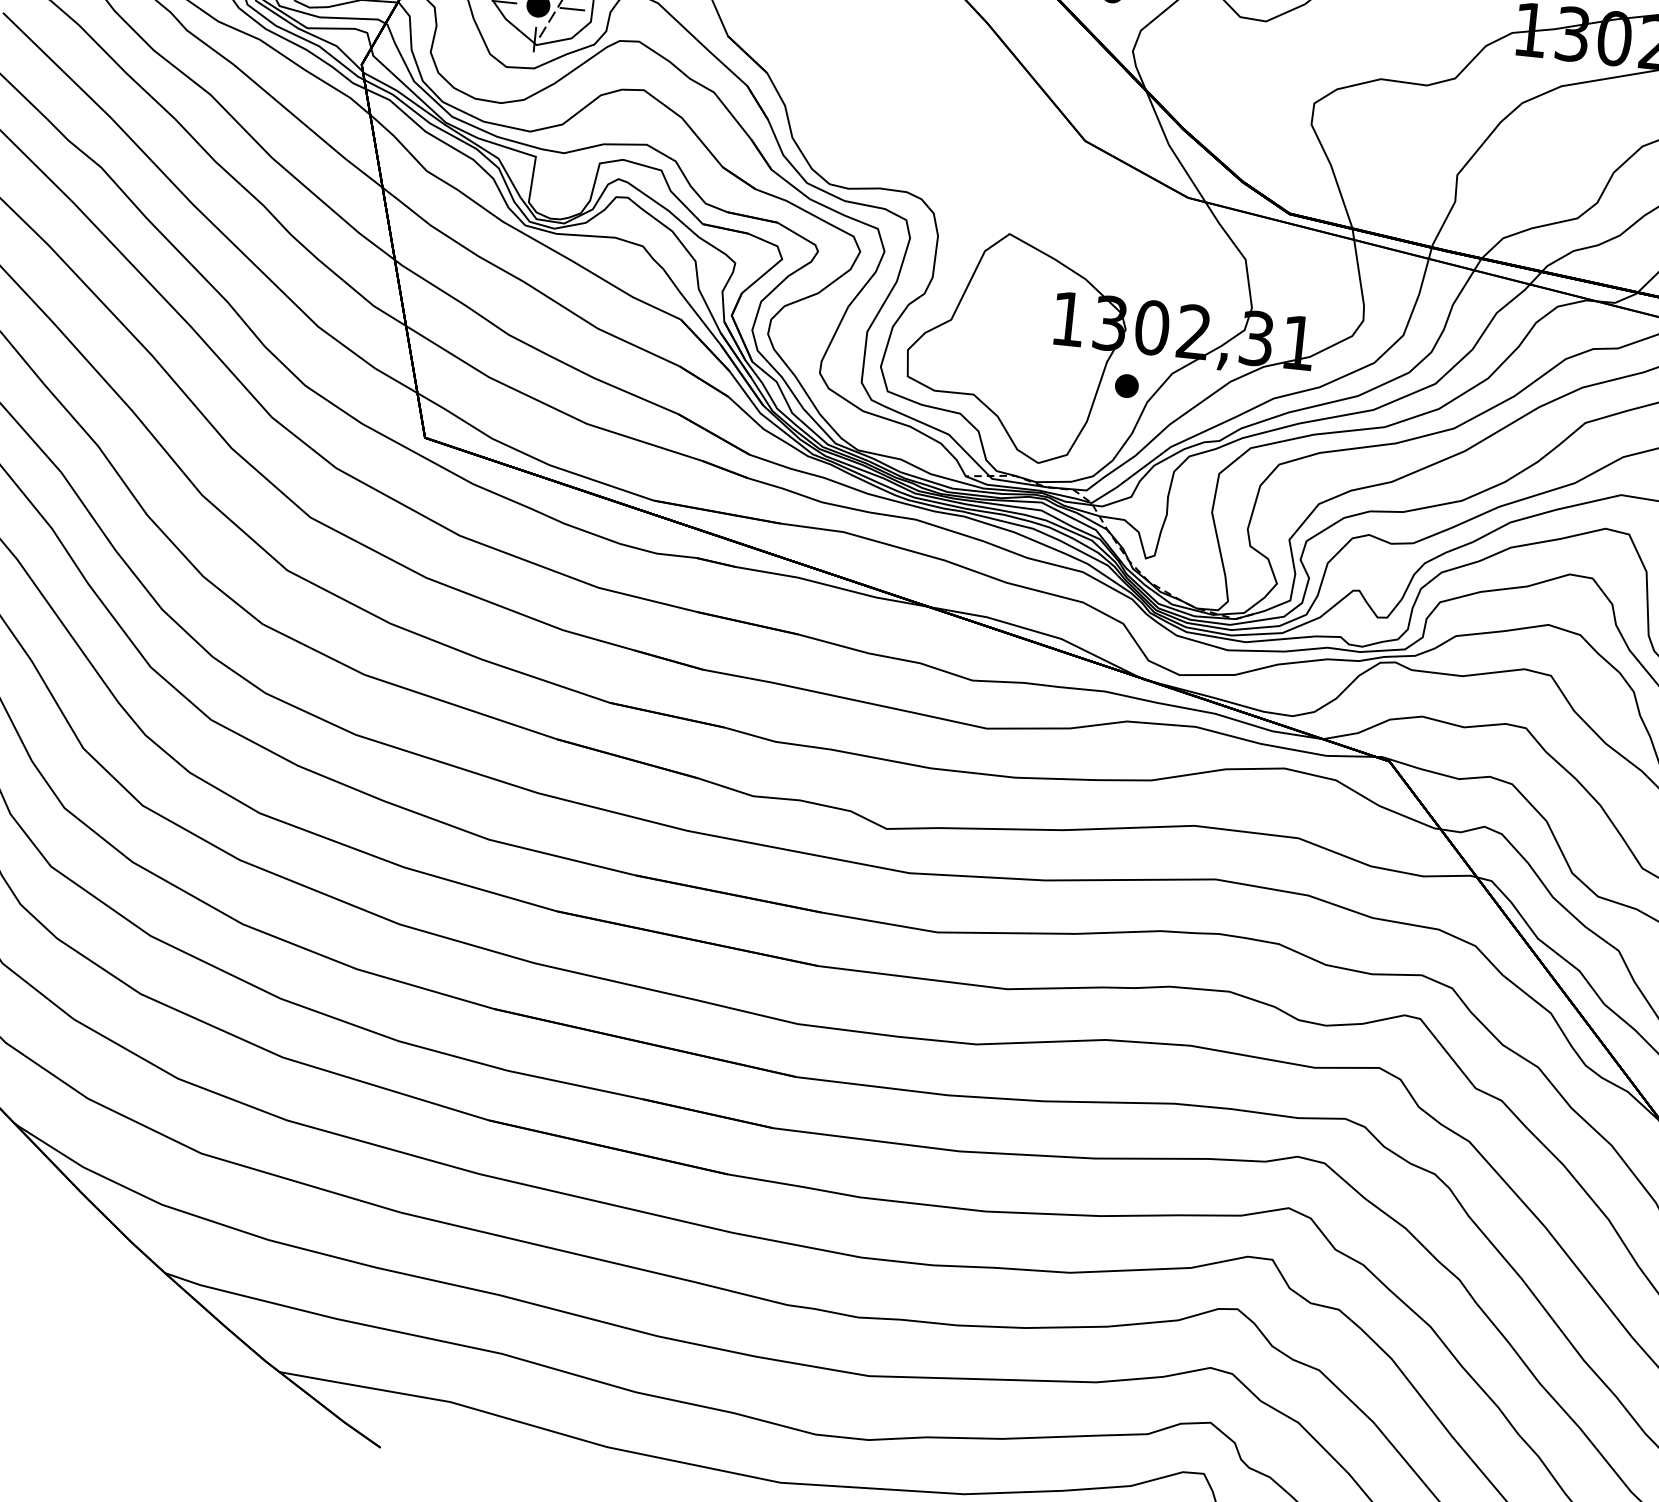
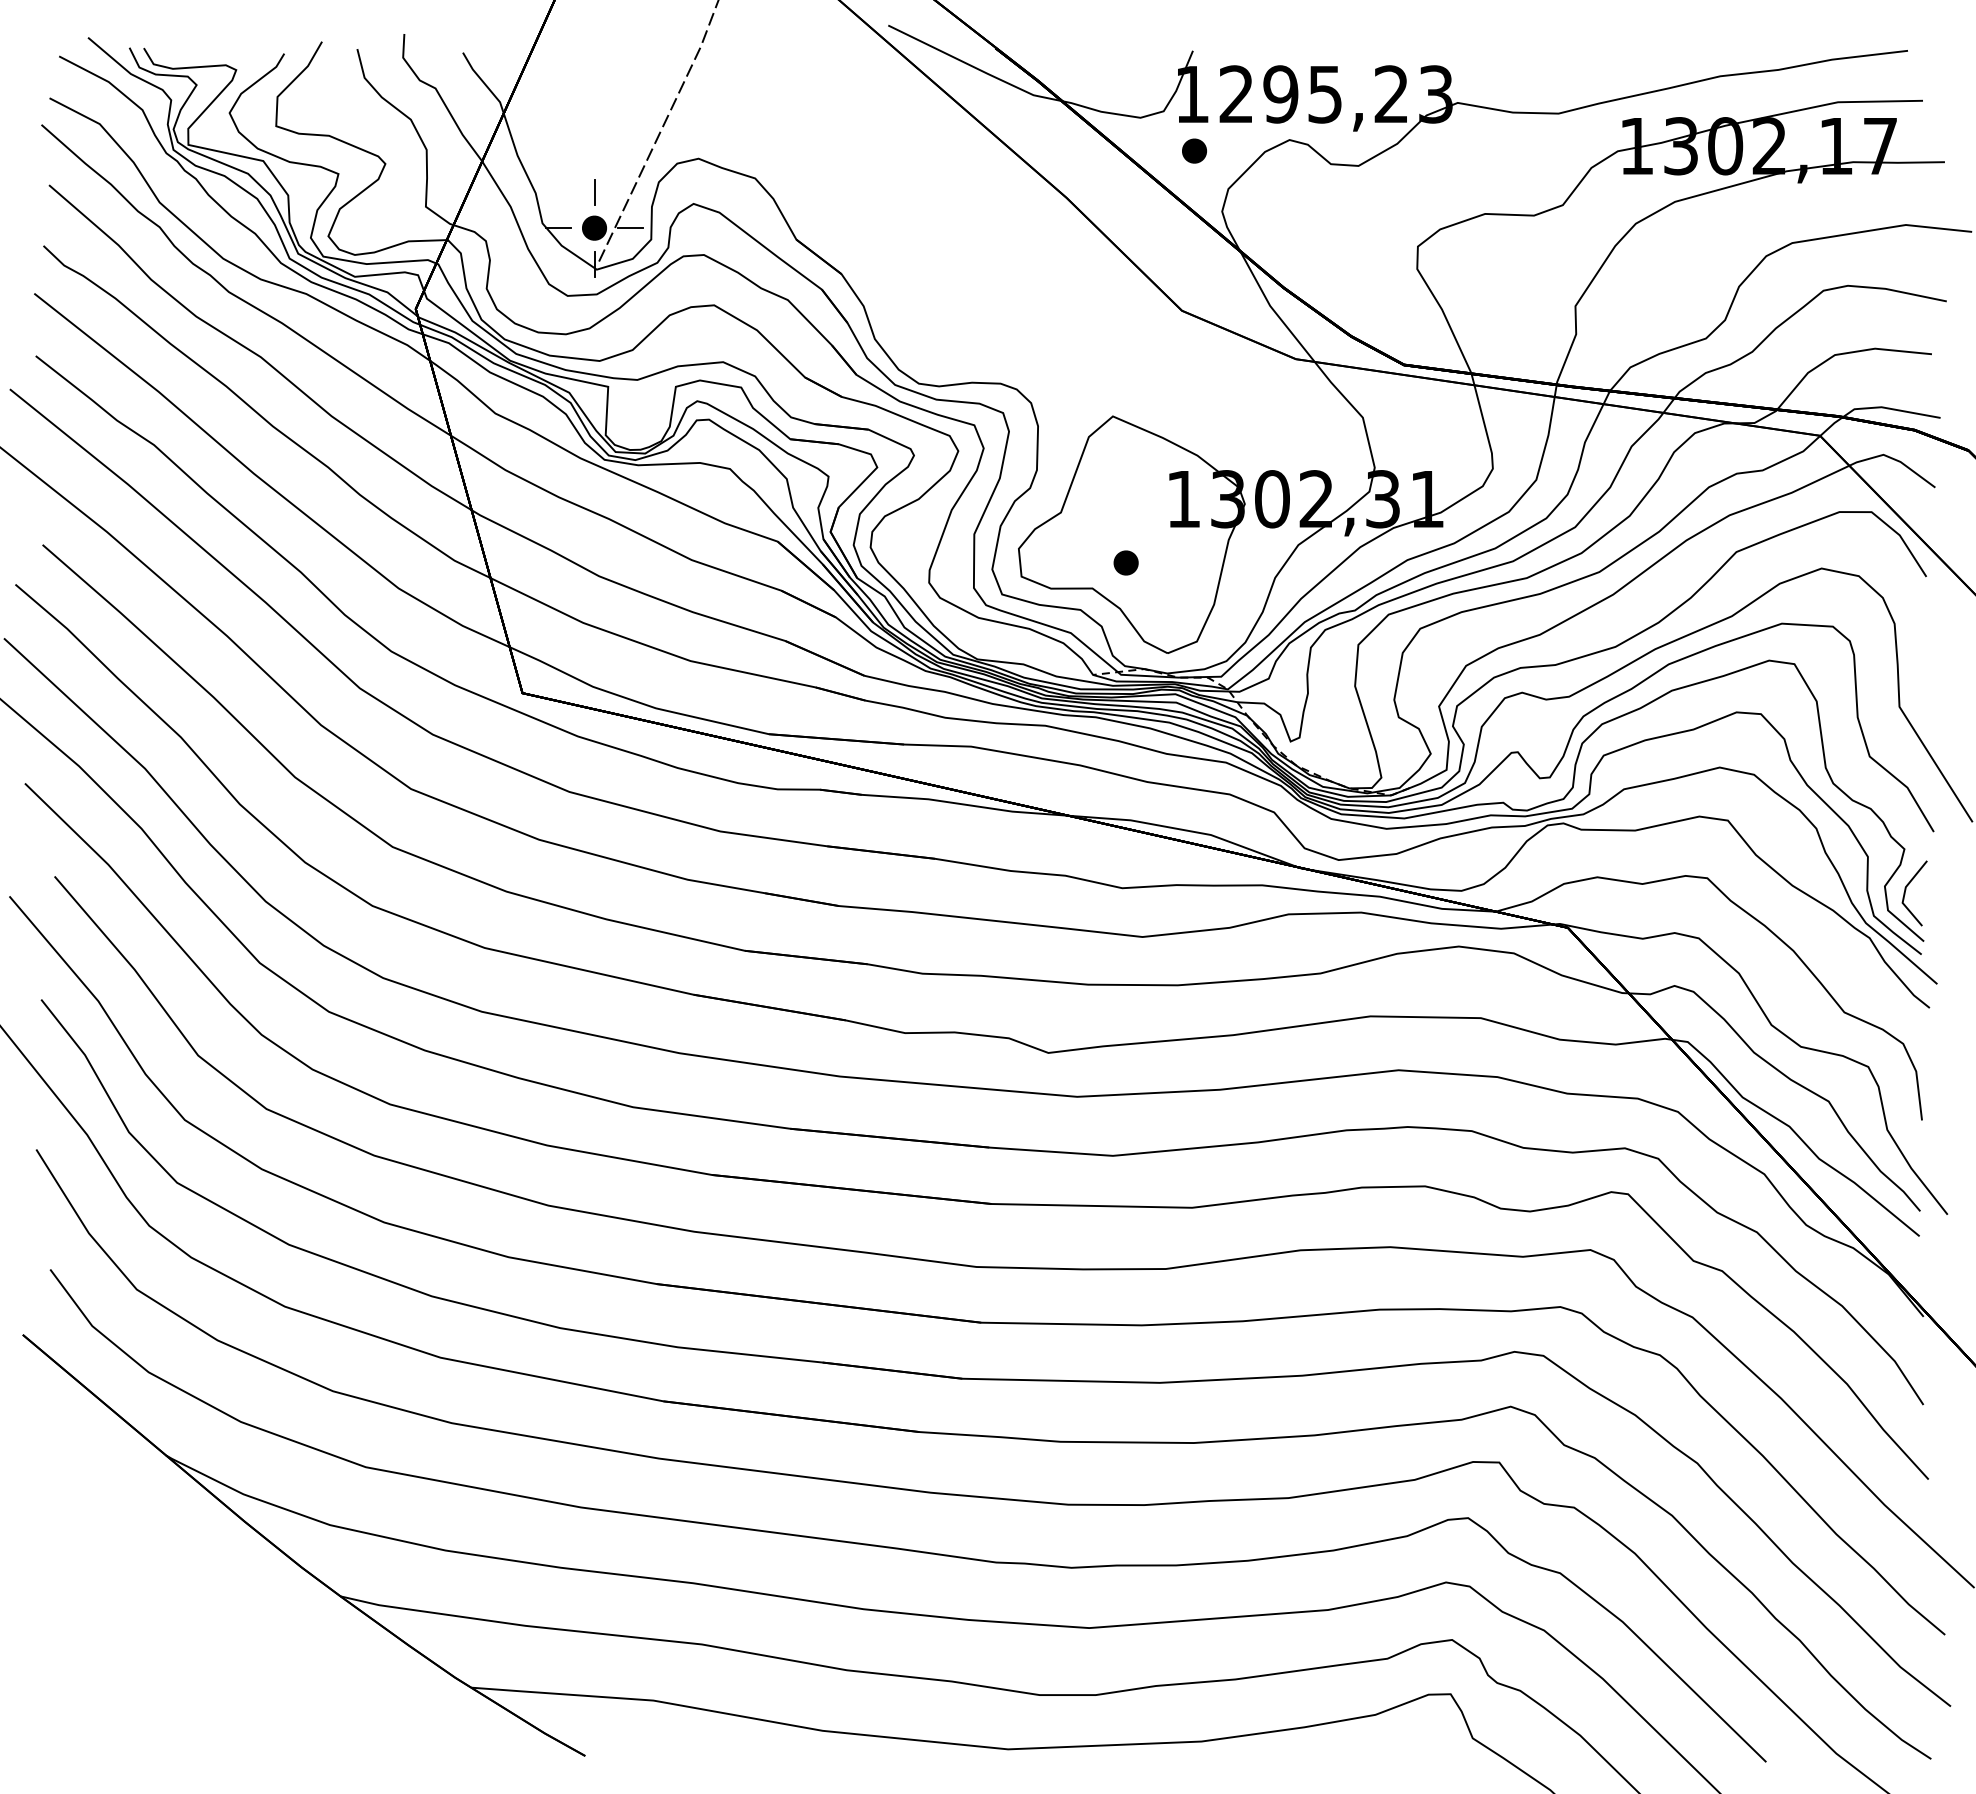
part: (1126, 385) -> (1125, 562), moved

